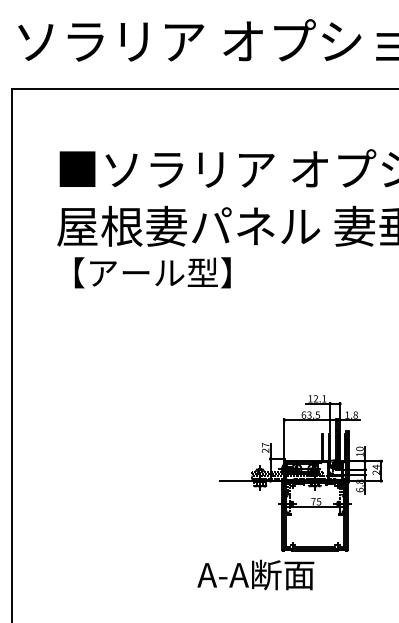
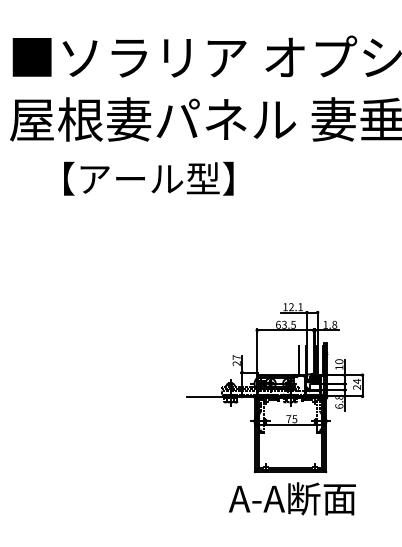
text: (152, 272) -> (148, 178), moved
text: (255, 574) -> (292, 498), moved

